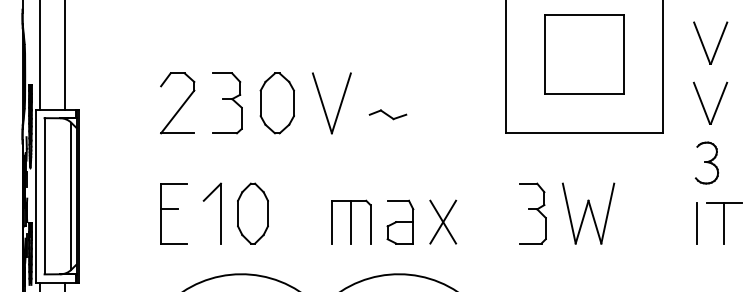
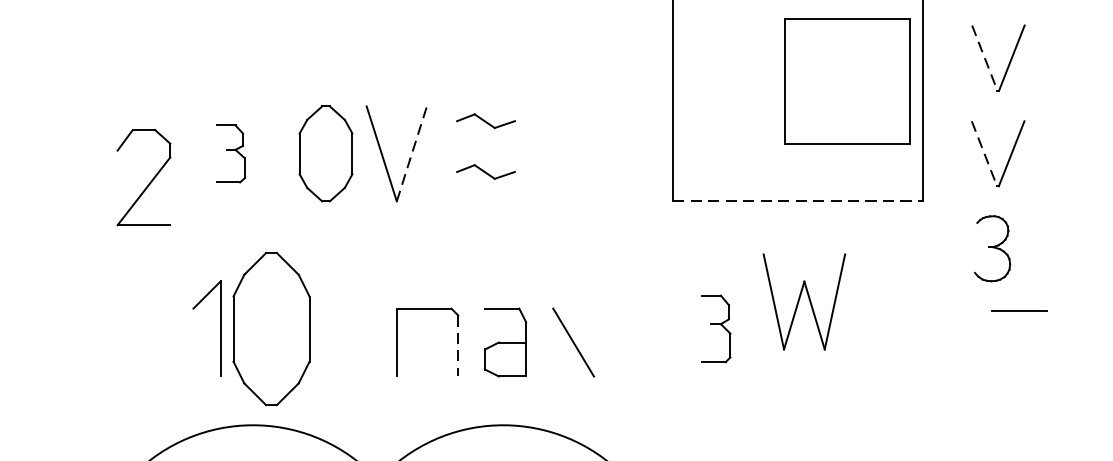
line: (702, 43) -> (985, 58), solid -> dashed
part: (584, 54) -> (847, 81), moved
part: (387, 82) -> (485, 120), added
line: (341, 102) -> (412, 152), solid -> dashed
part: (177, 103) -> (143, 177), moved
part: (227, 103) -> (230, 154), size x0.6
part: (276, 103) -> (324, 154), moved
line: (701, 103) -> (983, 154), solid -> dashed
line: (584, 133) -> (797, 201), solid -> dashed
part: (173, 213) -> (145, 328), removed
part: (252, 213) -> (270, 328), size x1.6
part: (532, 213) -> (715, 328), size x0.7
part: (588, 213) -> (804, 301), moved
line: (350, 221) -> (426, 341), removed
line: (443, 221) -> (574, 341), removed
line: (696, 222) -> (975, 343), removed
line: (724, 222) -> (1020, 343), removed
line: (370, 224) -> (458, 346), solid -> dashed

